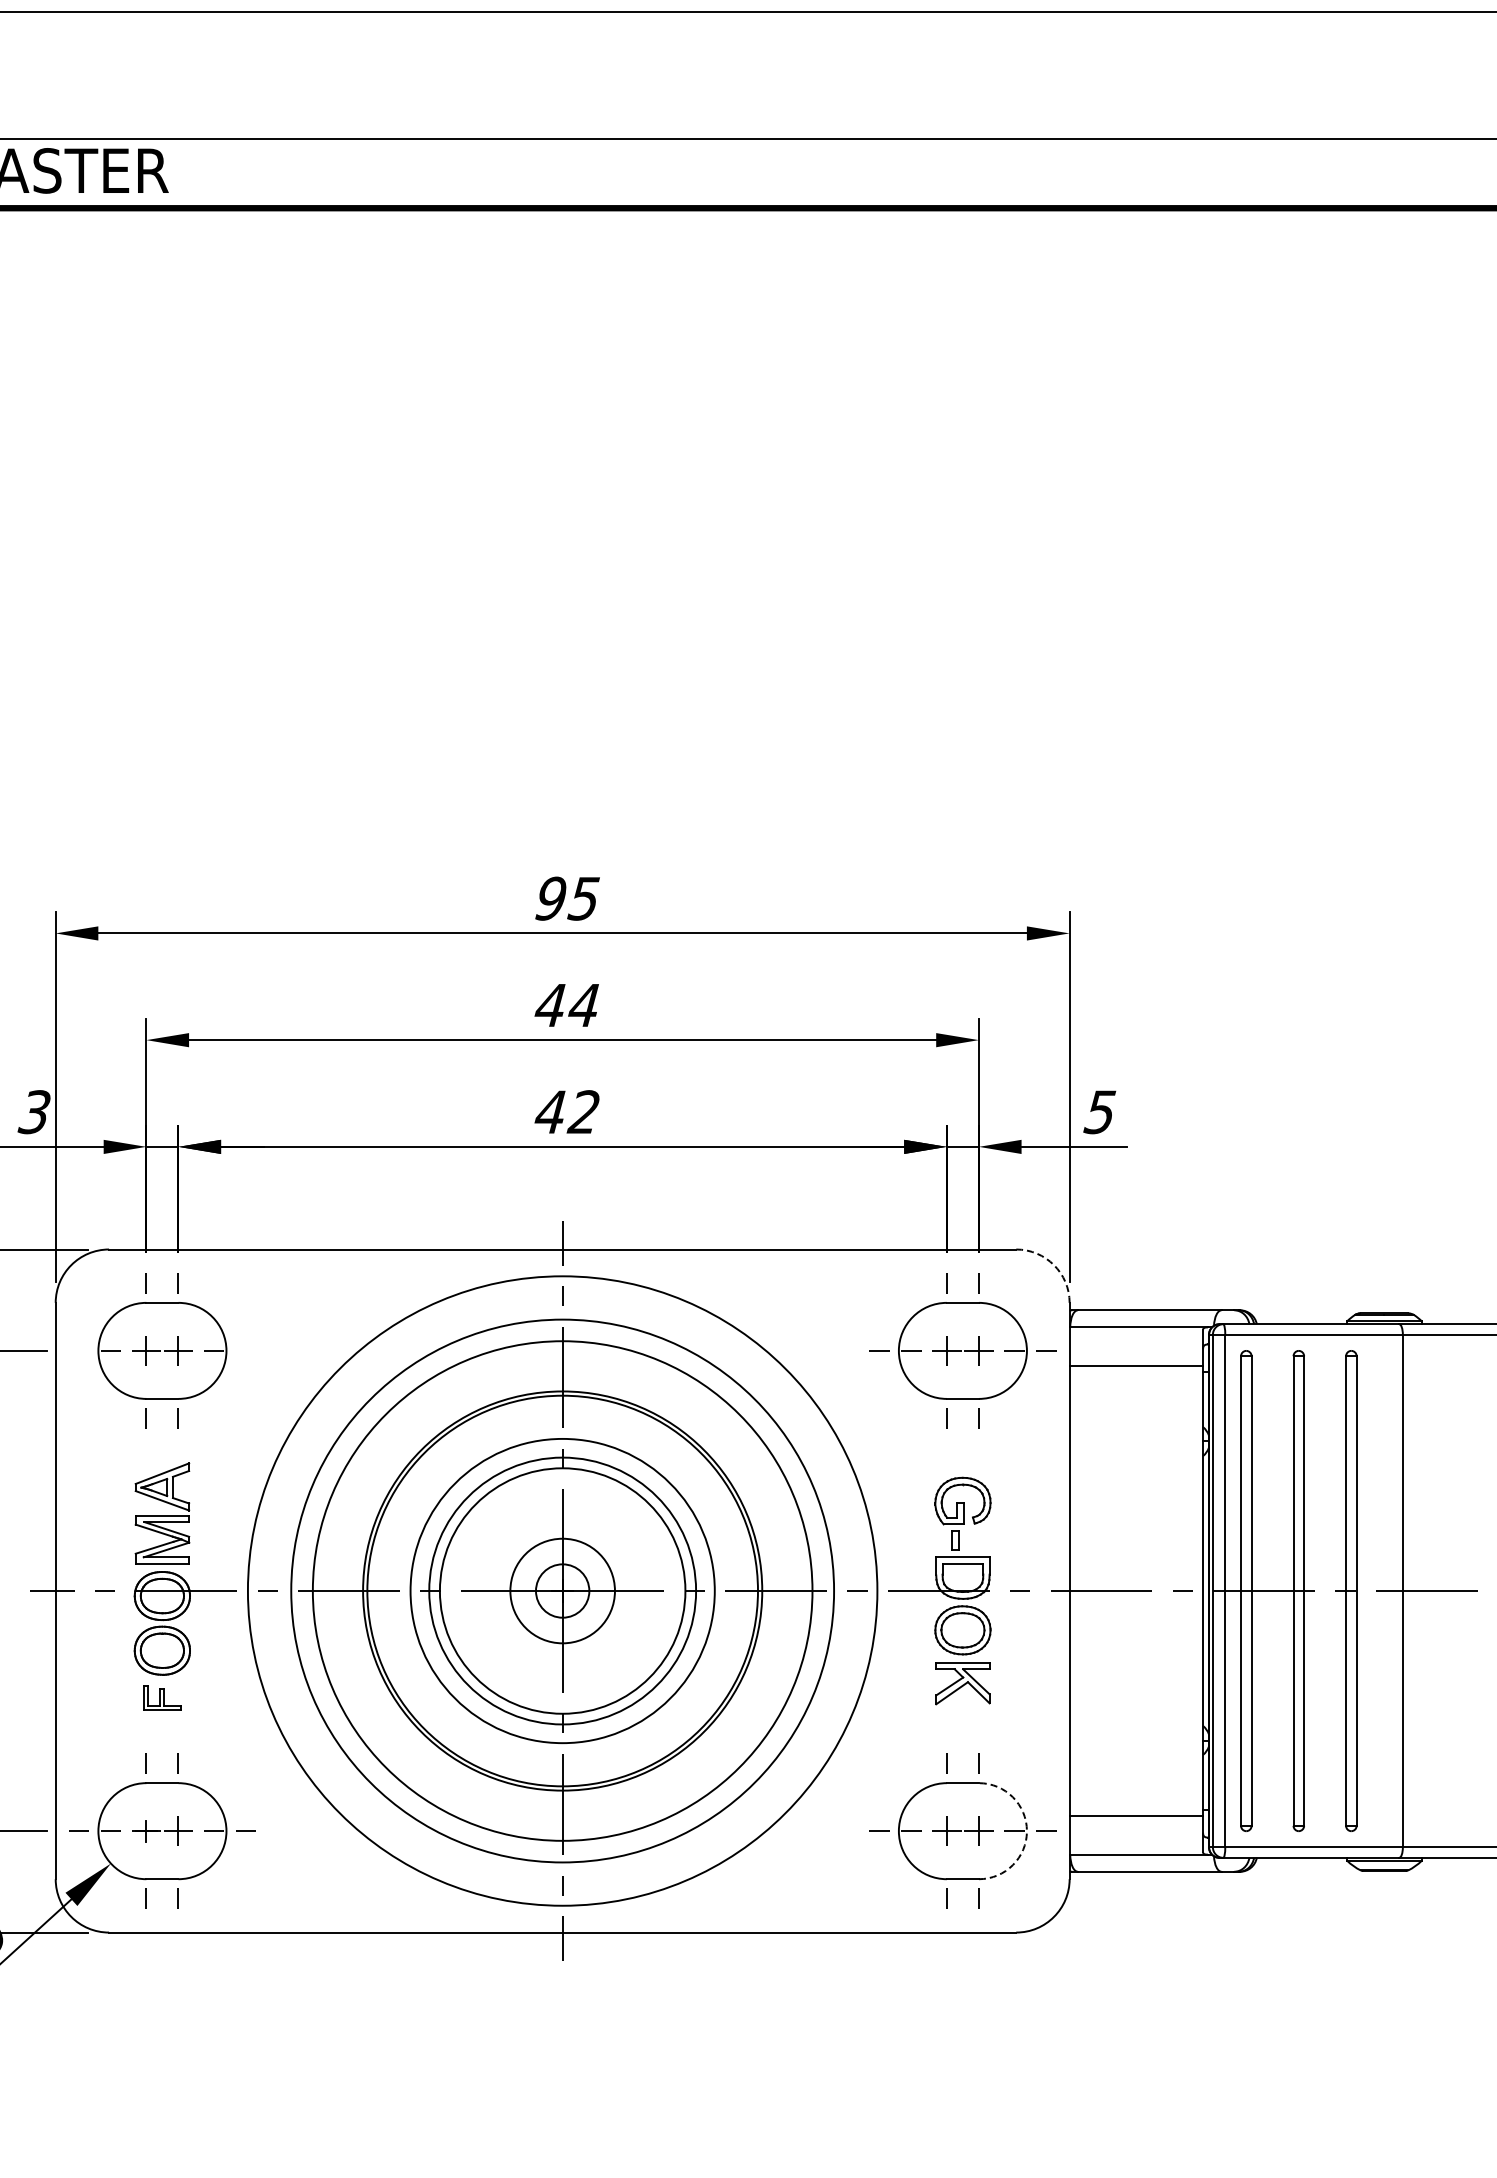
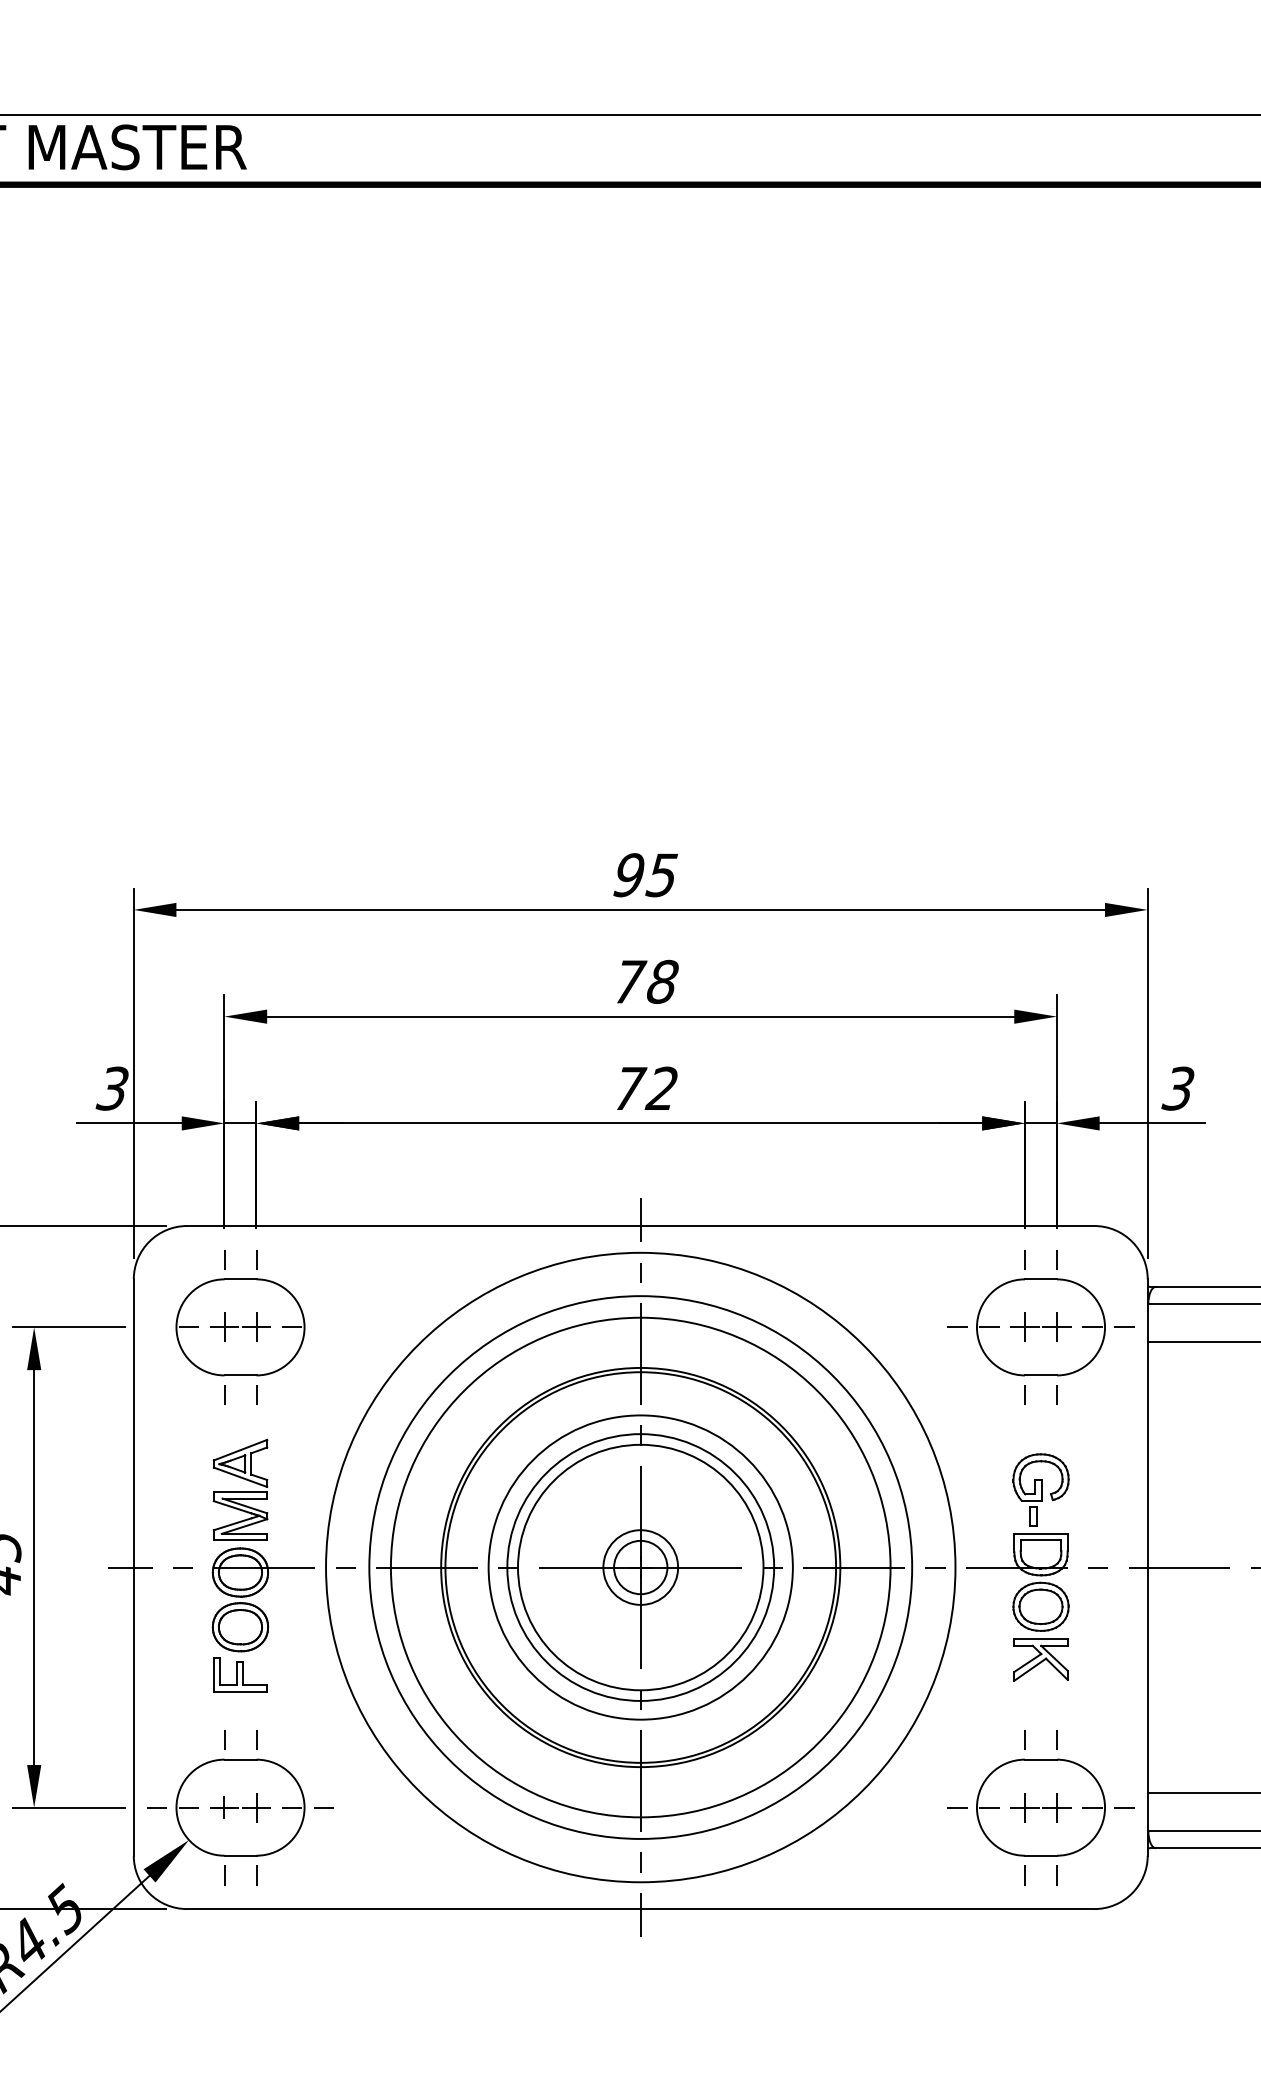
text: (567, 1005) -> (645, 982), 44 -> 78
text: (551, 1111) -> (629, 1088), 42 -> 72
text: (1099, 1111) -> (1177, 1088), 5 -> 3
arc: (1054, 1265) -> (1132, 1242), dashed -> solid
circle: (562, 1590) -> (640, 1567), size x0.71
part: (162, 1697) -> (240, 1674), size x1.43
arc: (1026, 1831) -> (1104, 1808), dashed -> solid

